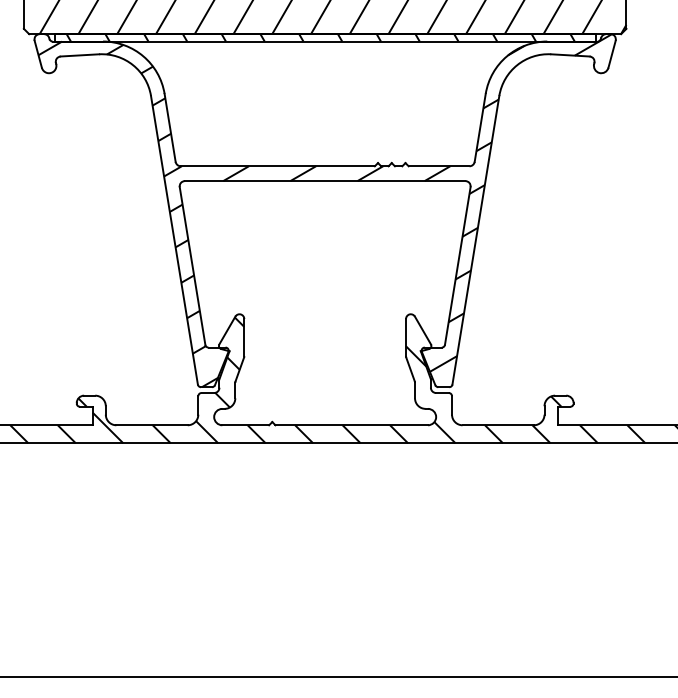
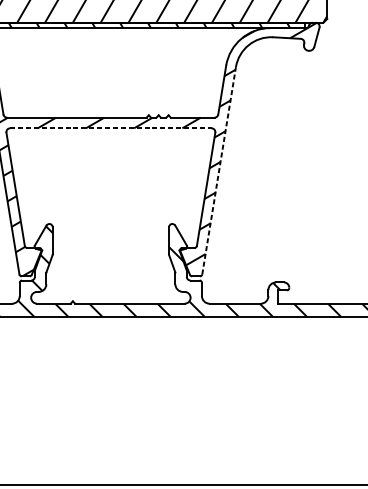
line: (325, 181) -> (111, 128), solid -> dashed
line: (475, 239) -> (218, 170), solid -> dashed

